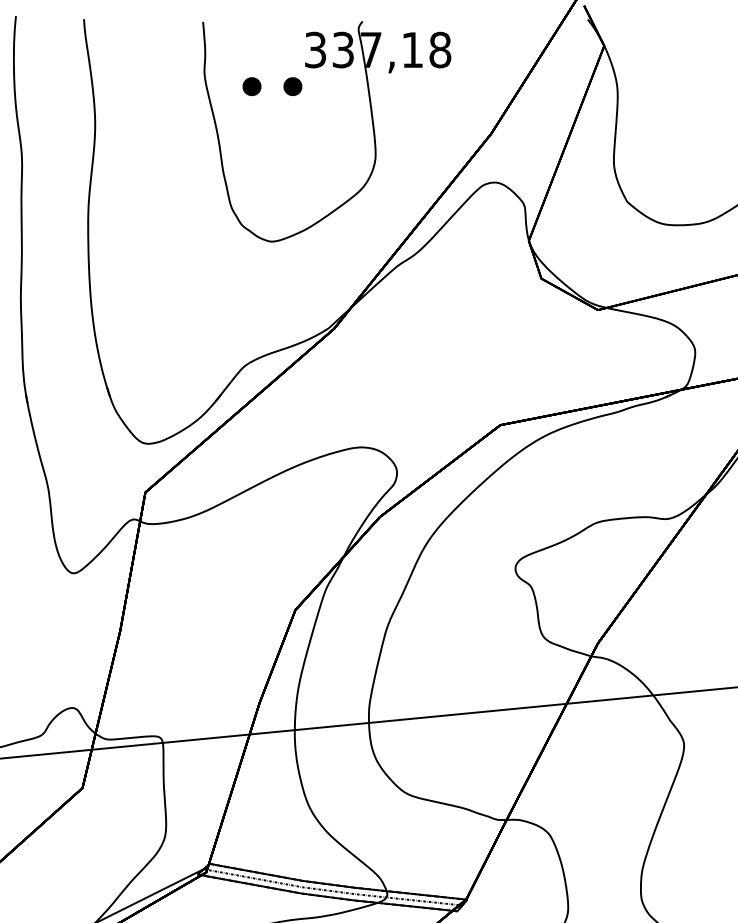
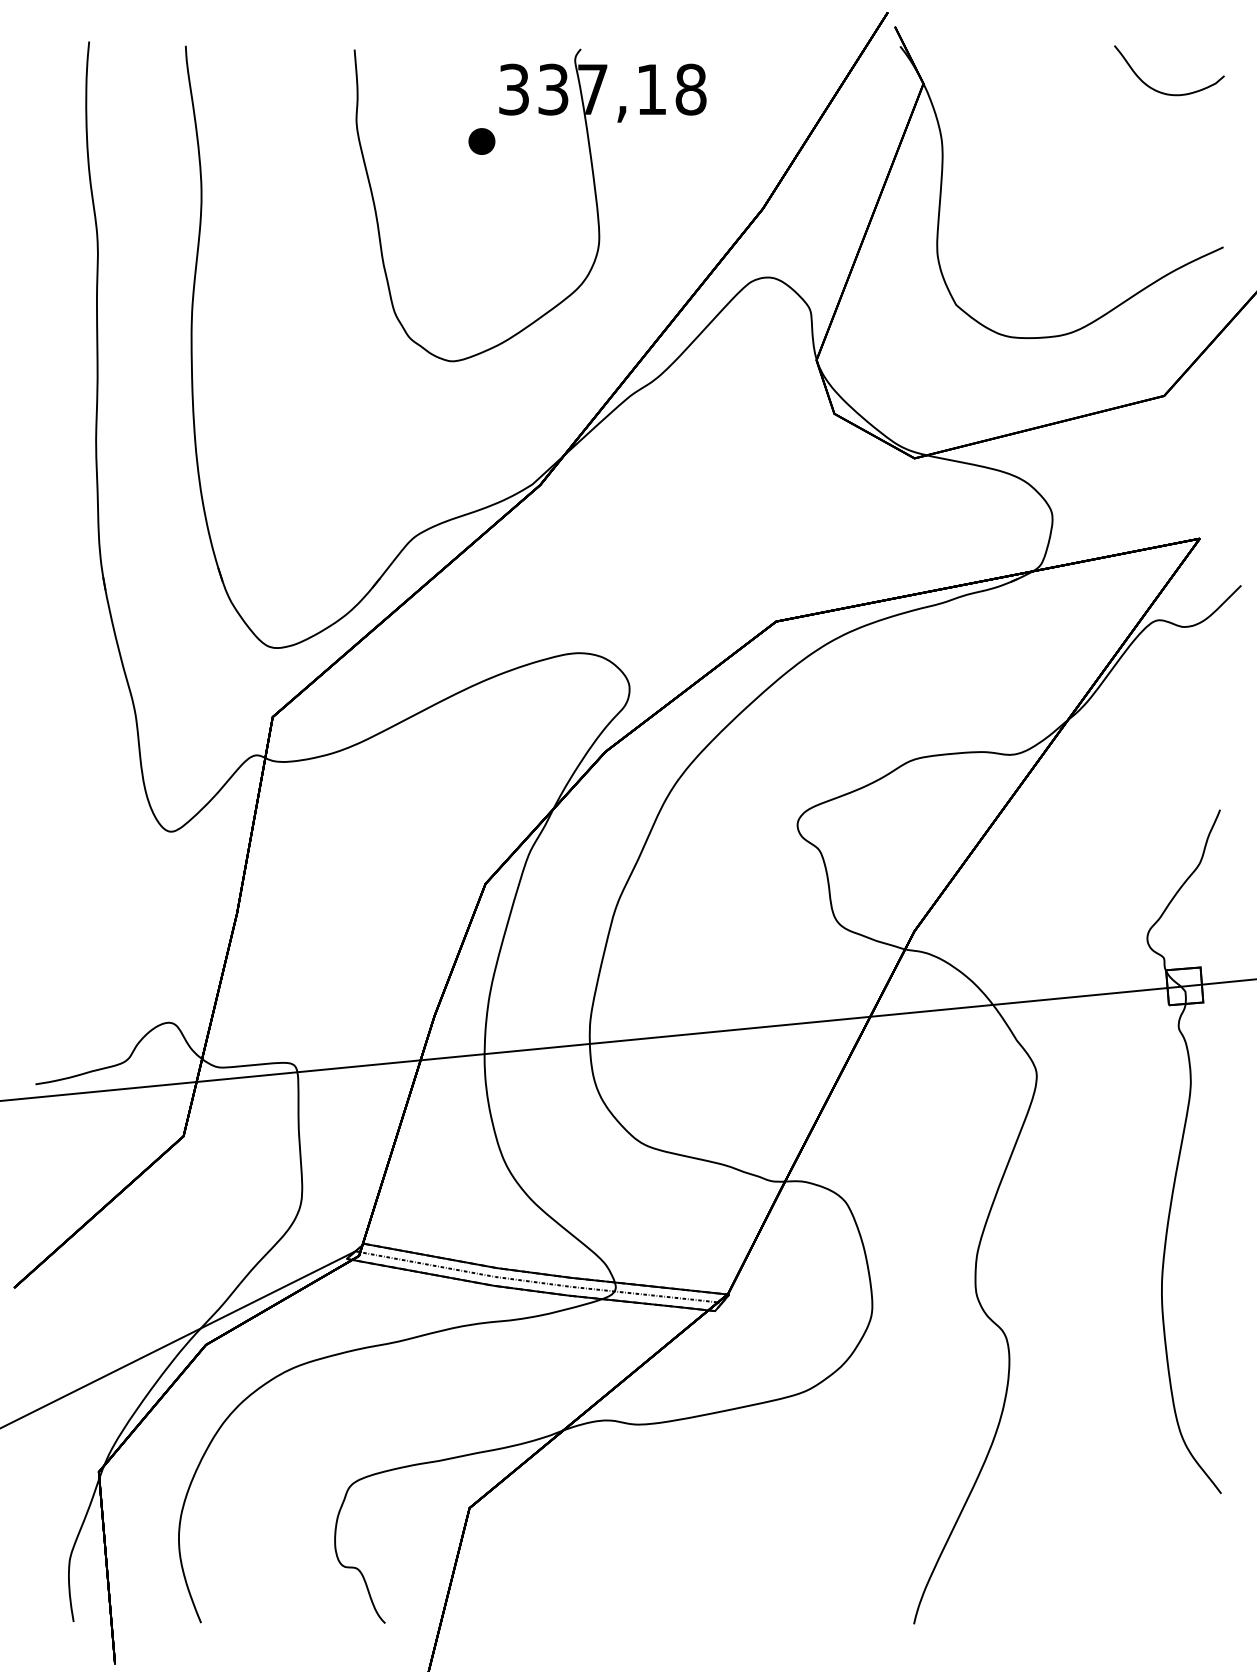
part: (251, 86) -> (423, 141), removed

